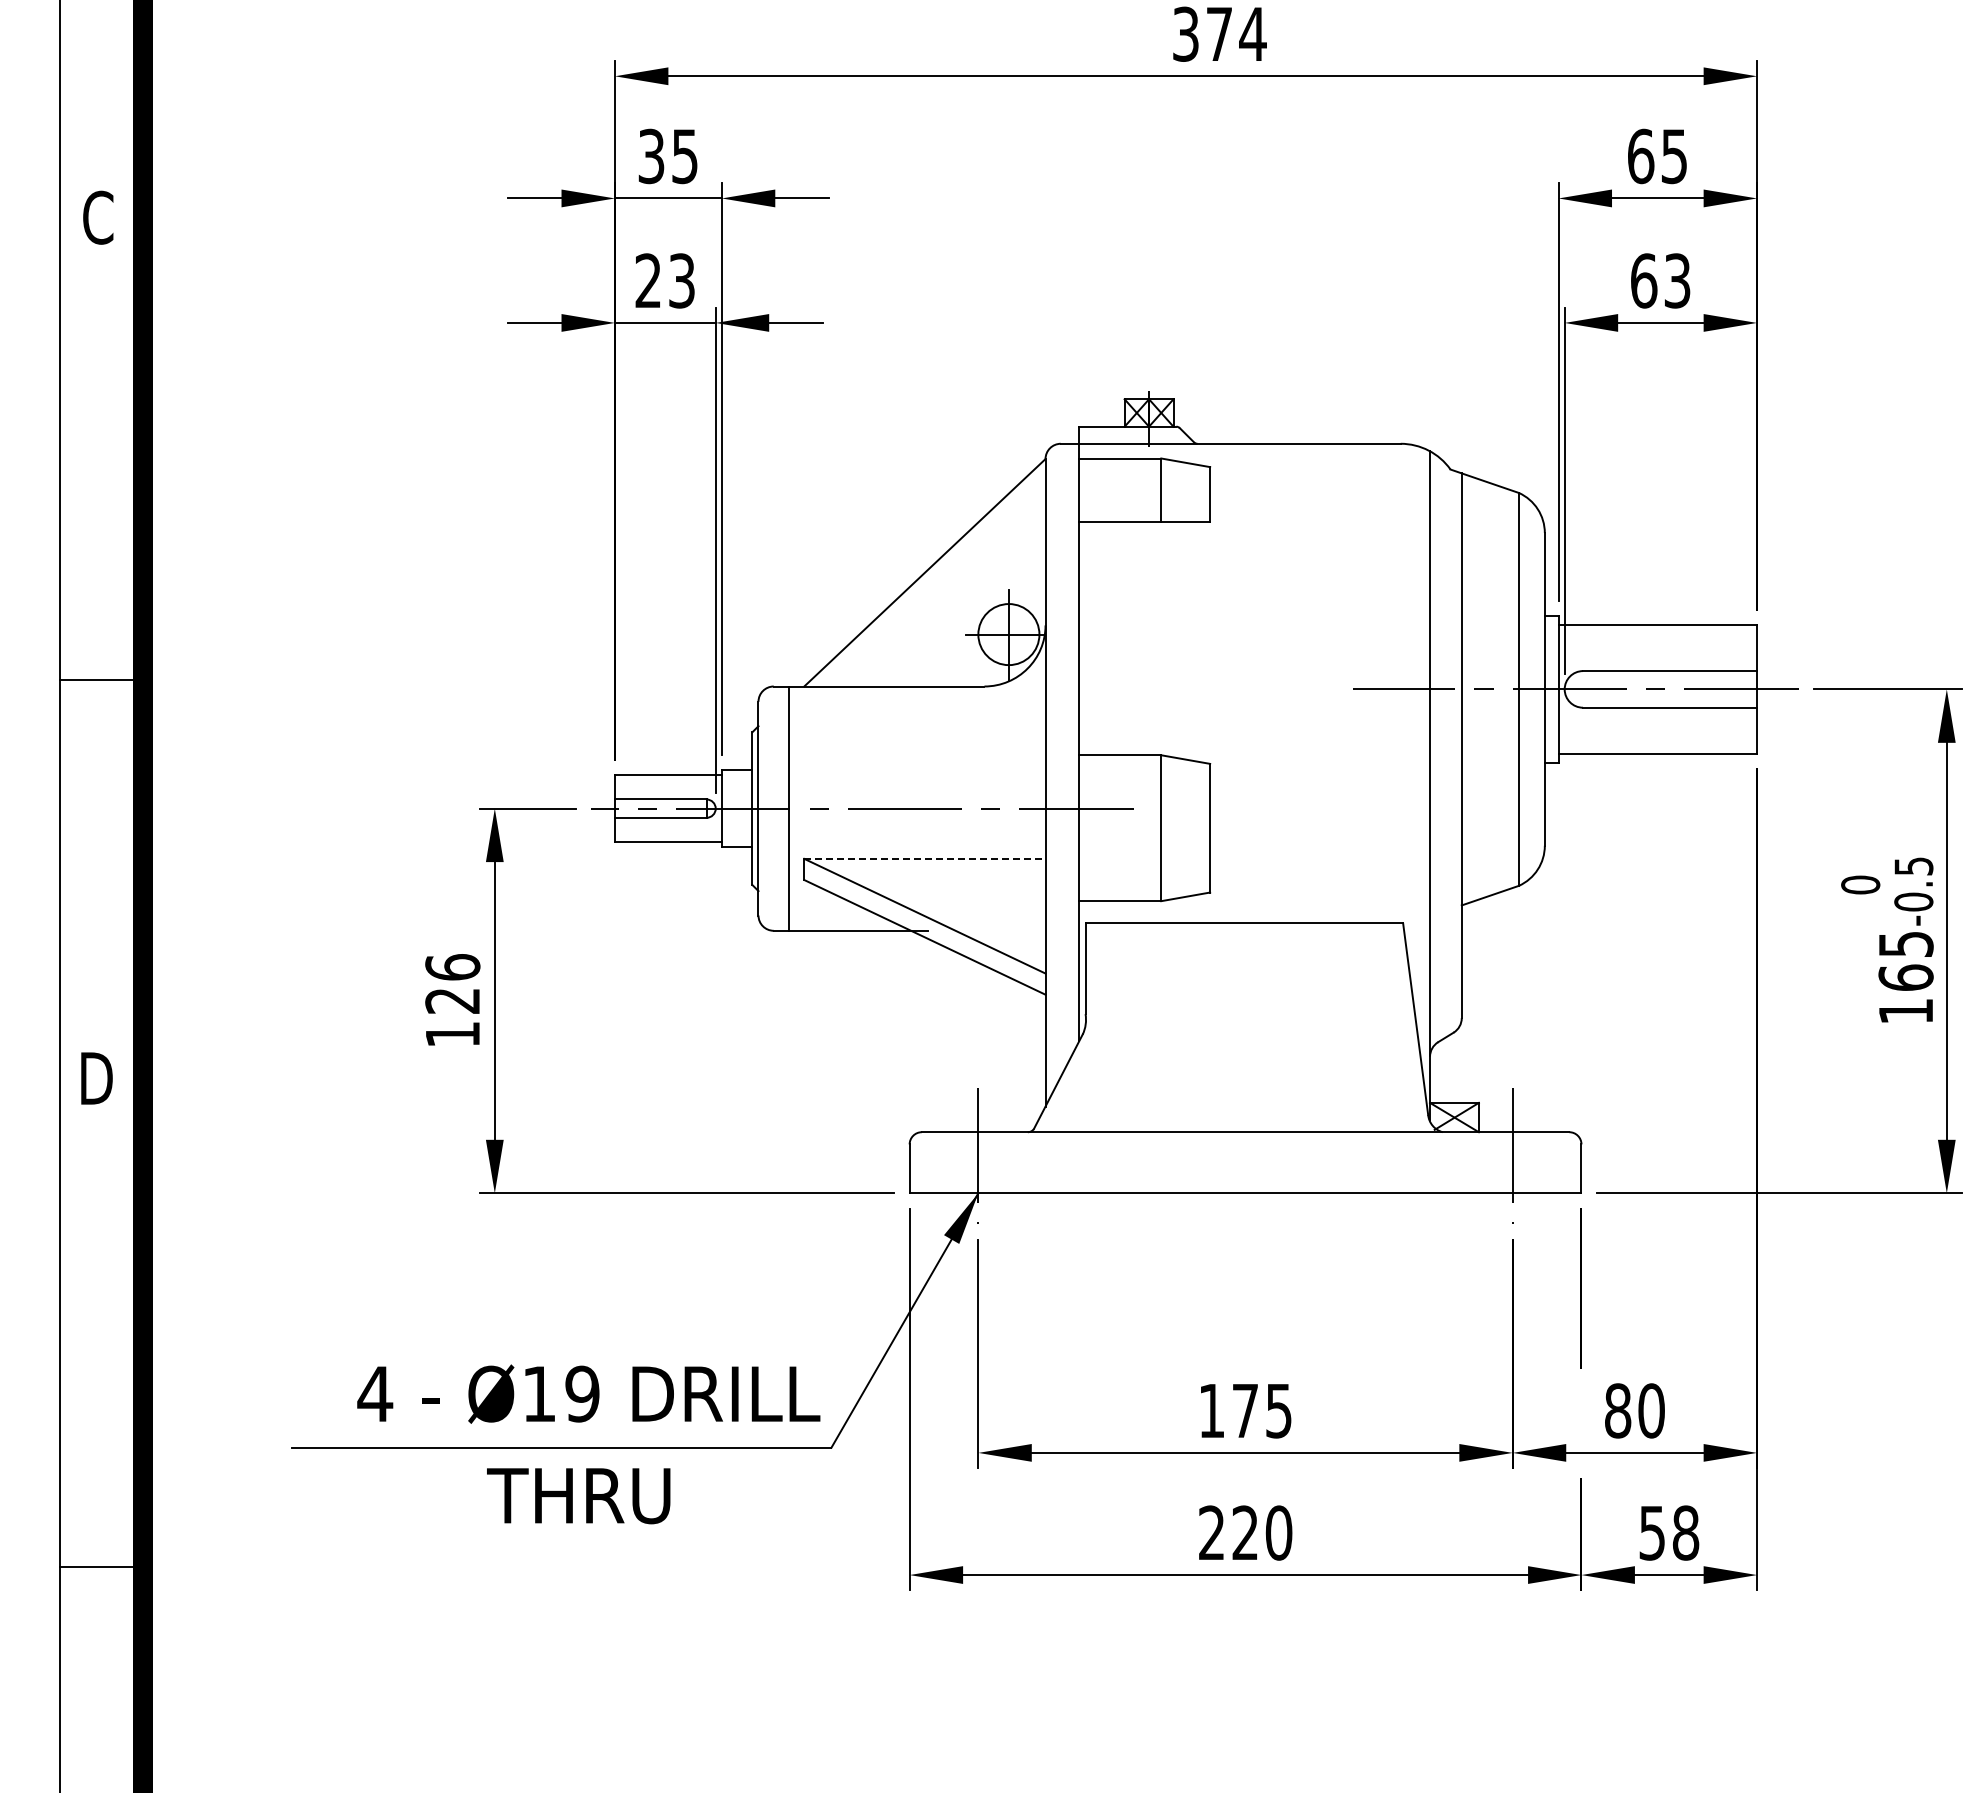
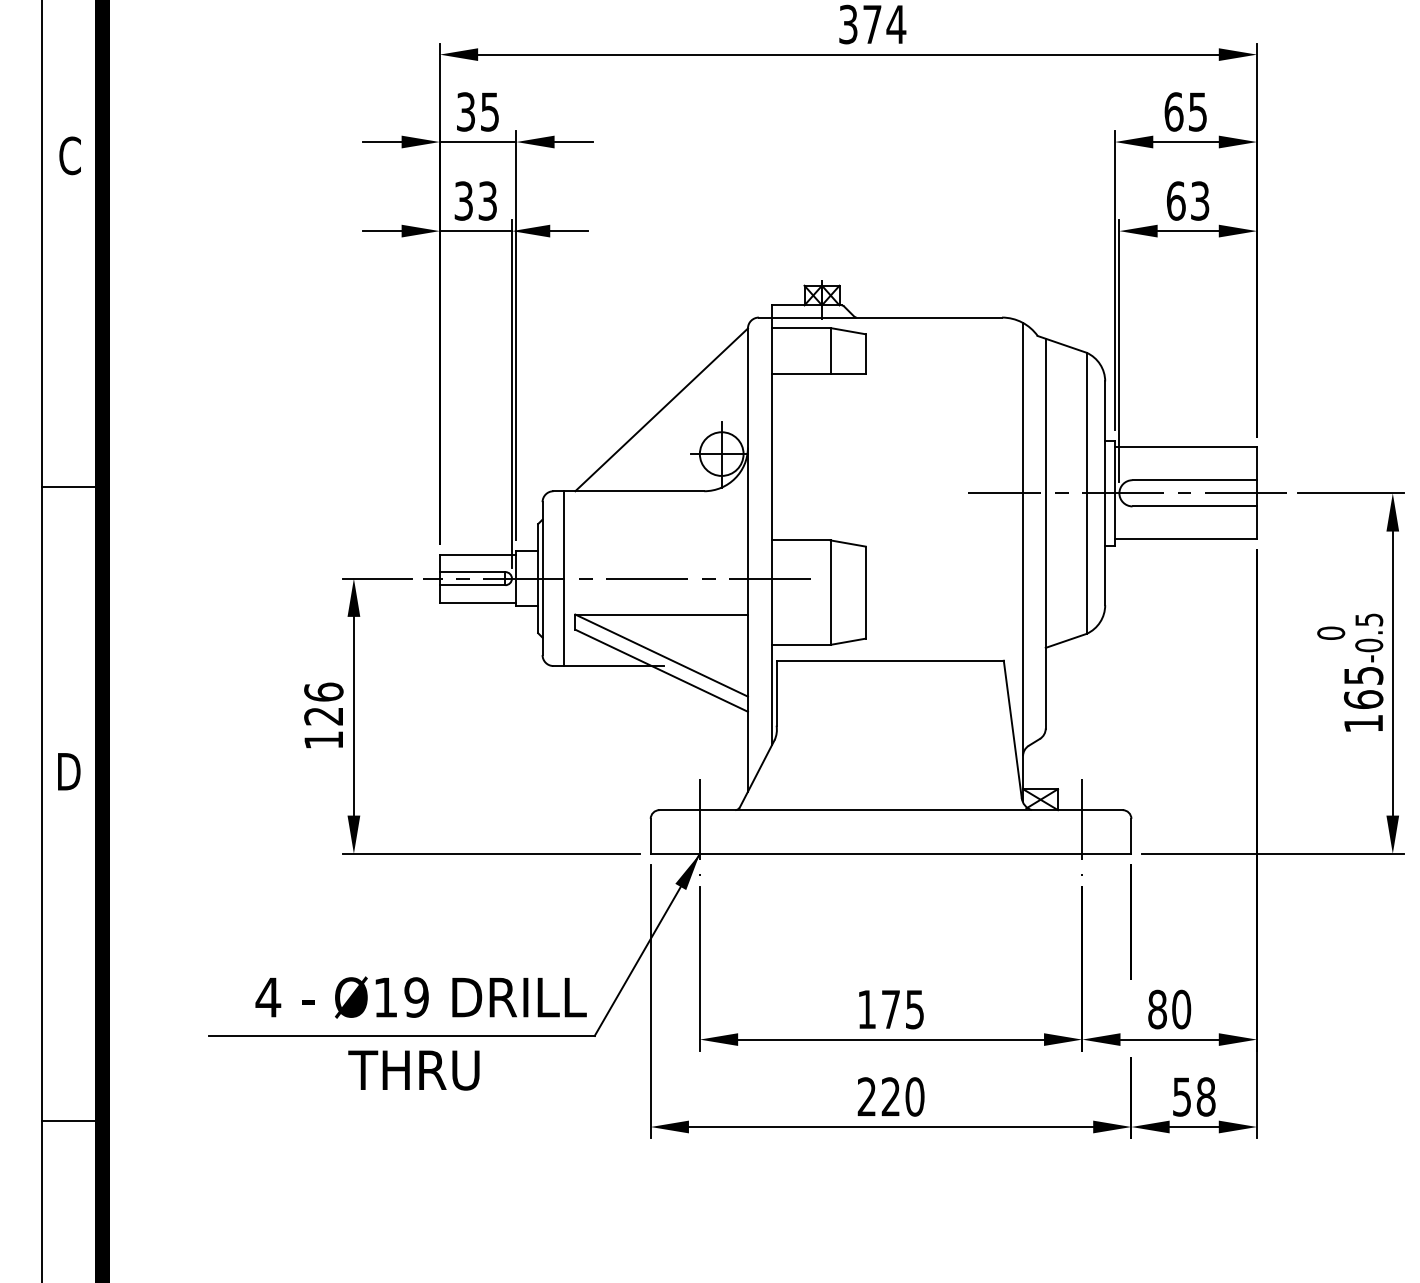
text: (648, 280) -> (463, 200), 23 -> 33
line: (924, 858) -> (661, 614), dashed -> solid

